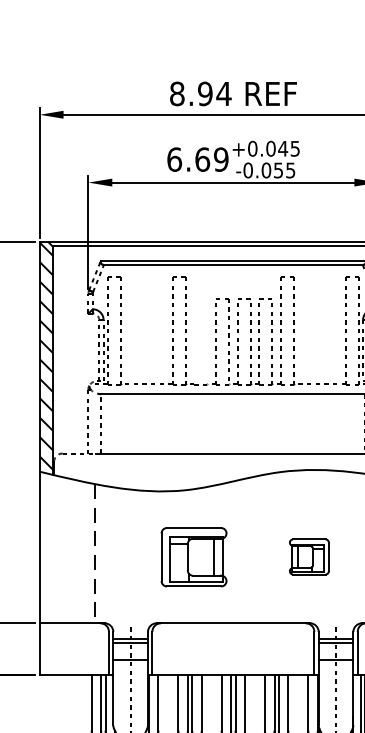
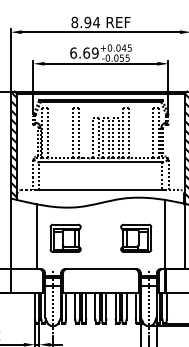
line: (95, 555) -> (36, 237), dashed -> solid
part: (193, 555) -> (65, 237), moved
part: (309, 555) -> (136, 237), size x1.67

